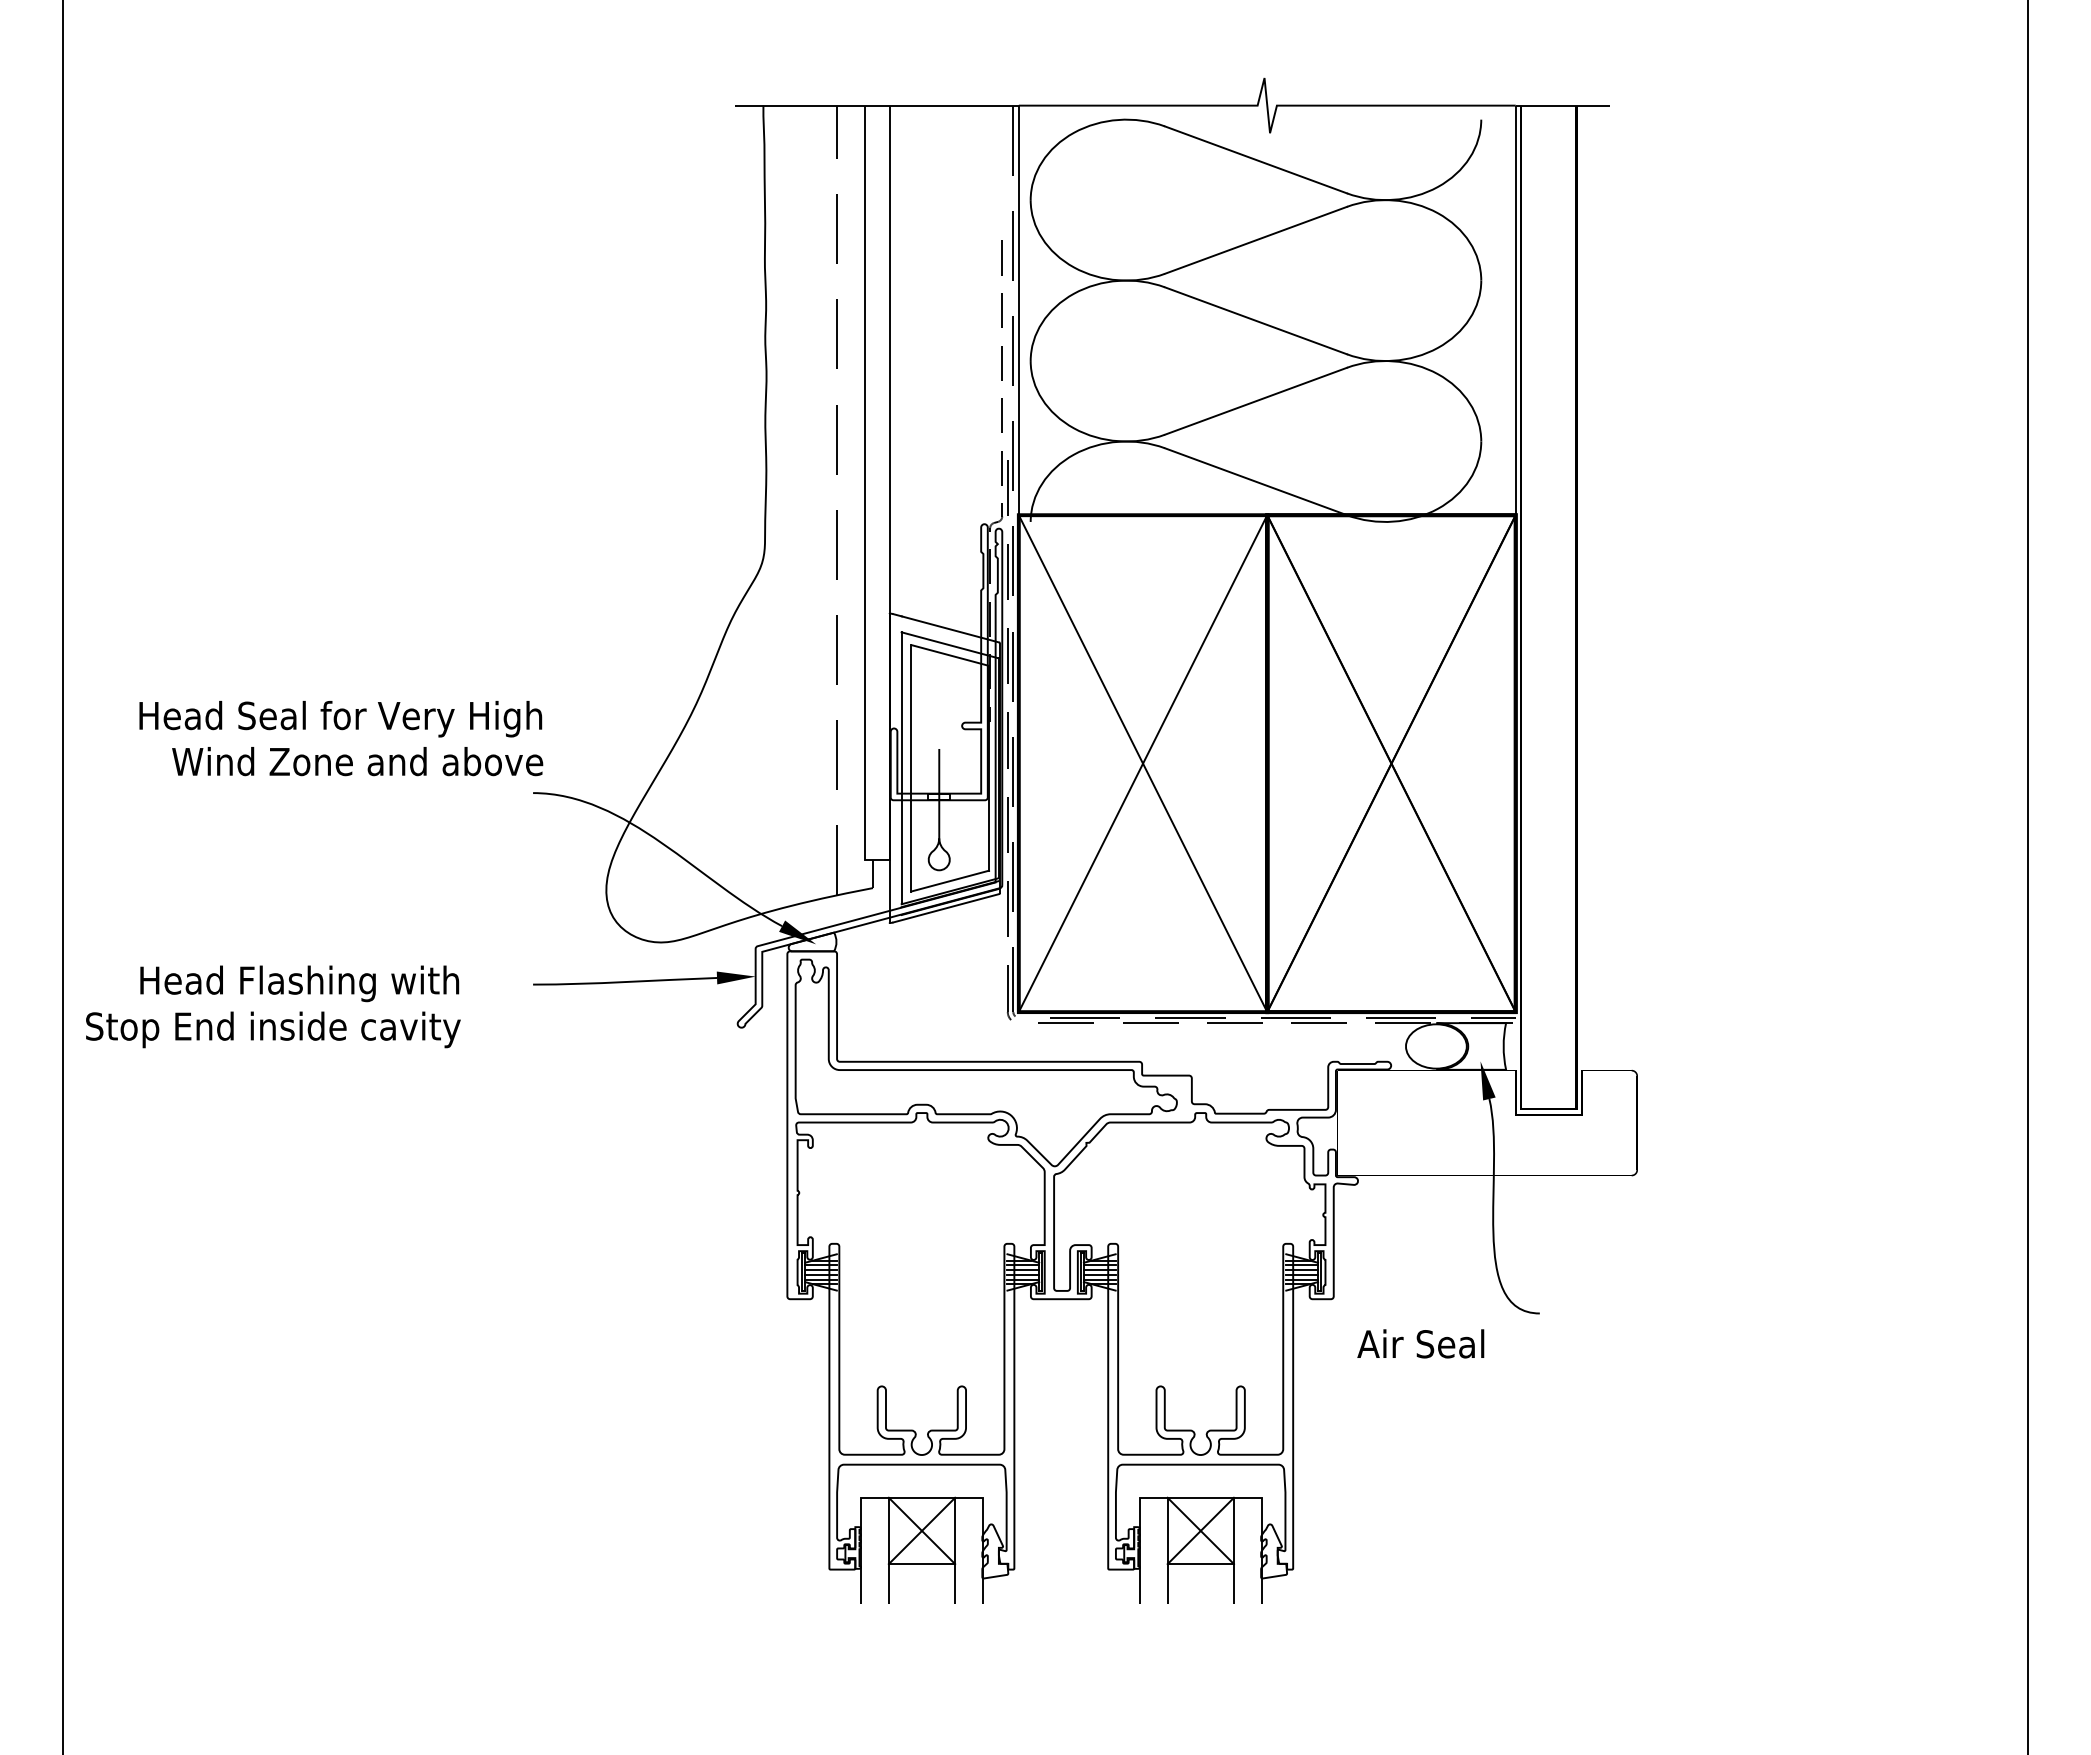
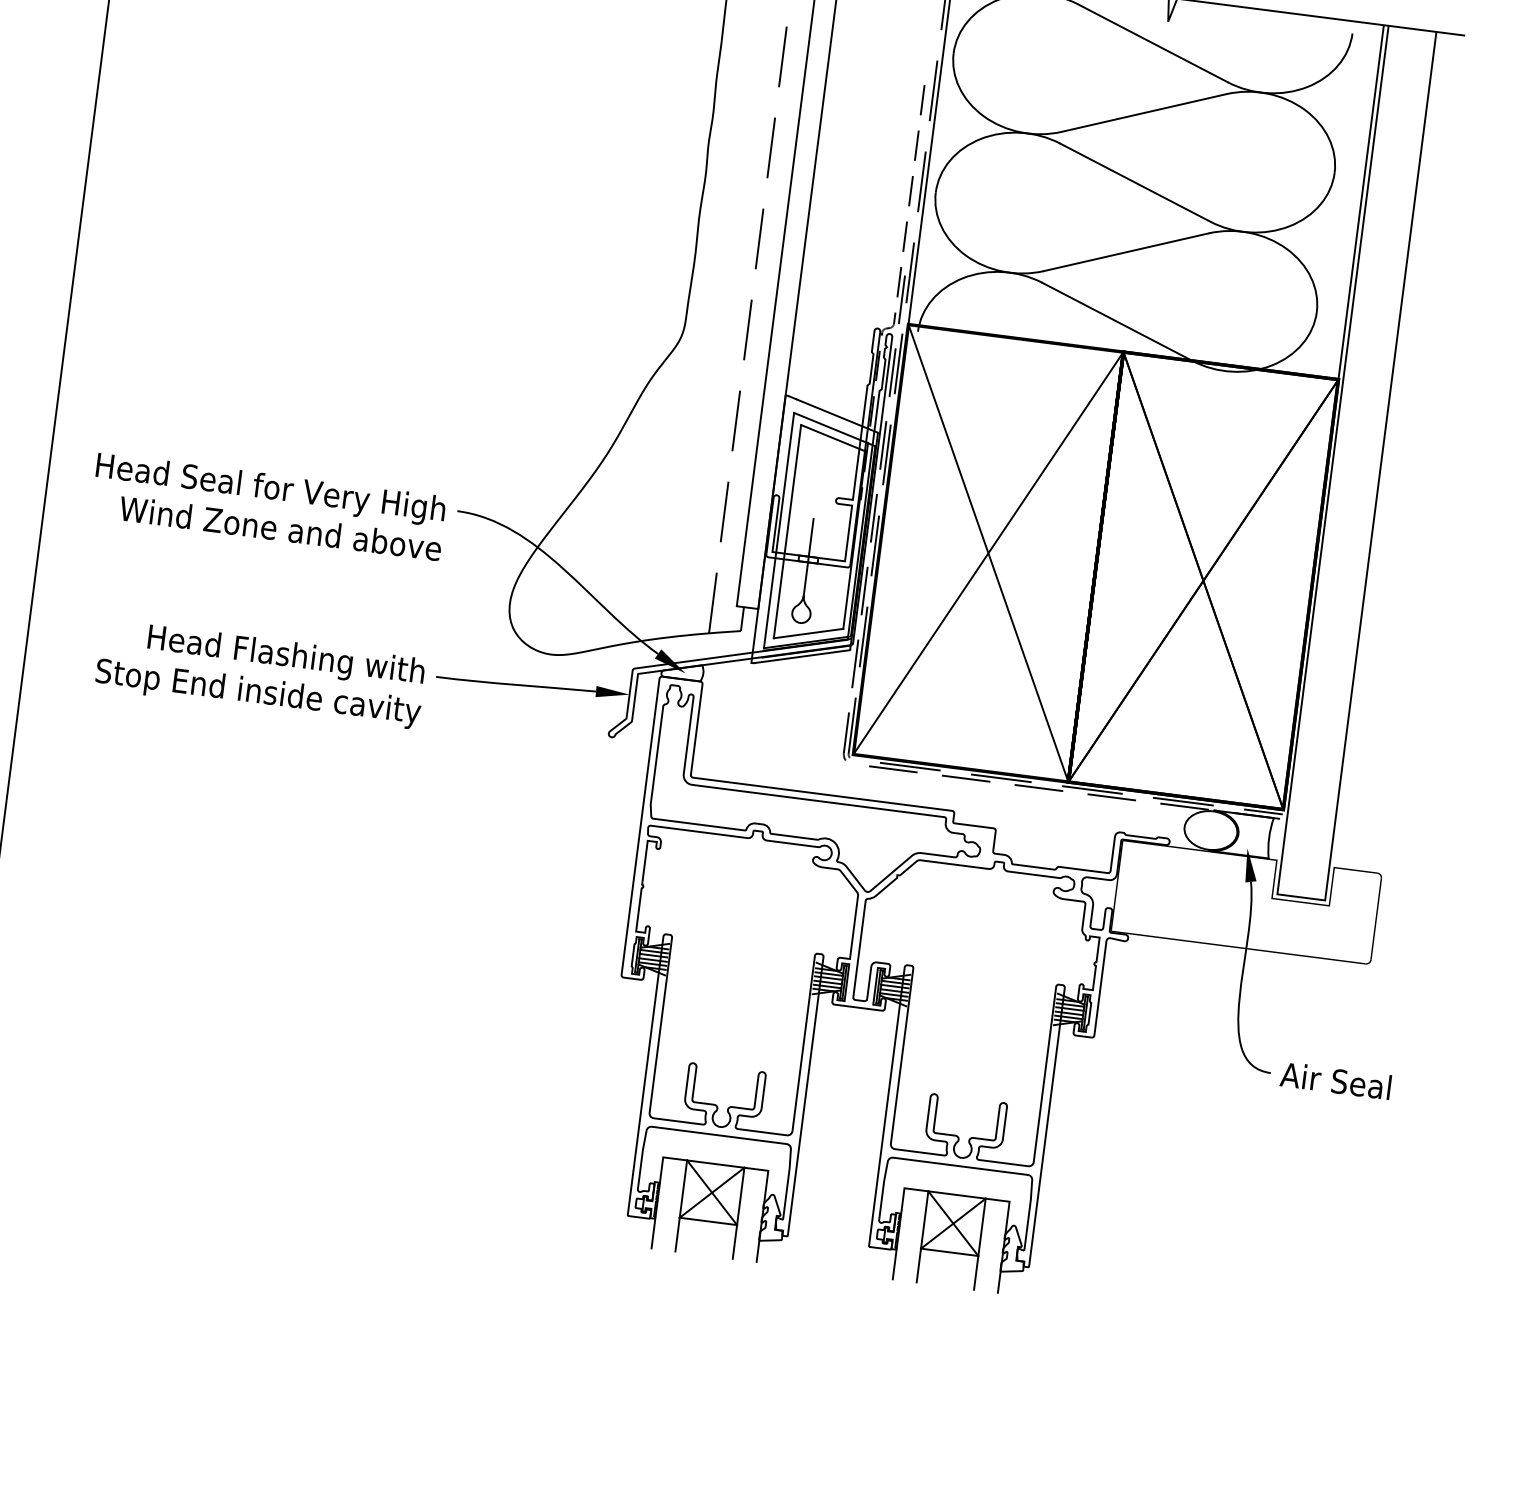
text: (341, 738) -> (269, 506), moved
text: (273, 1006) -> (260, 673), moved
text: (1420, 1343) -> (1335, 1080), moved

